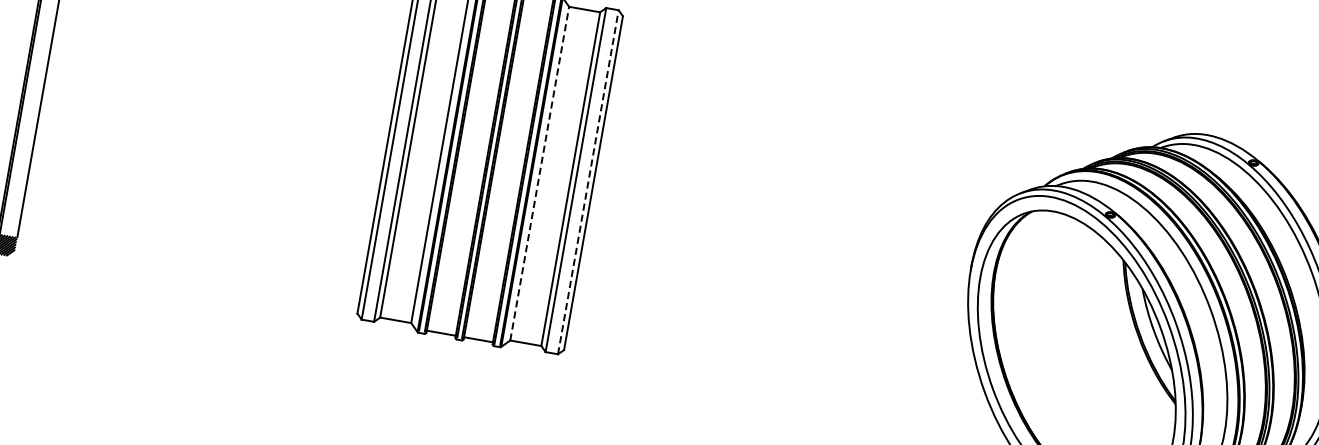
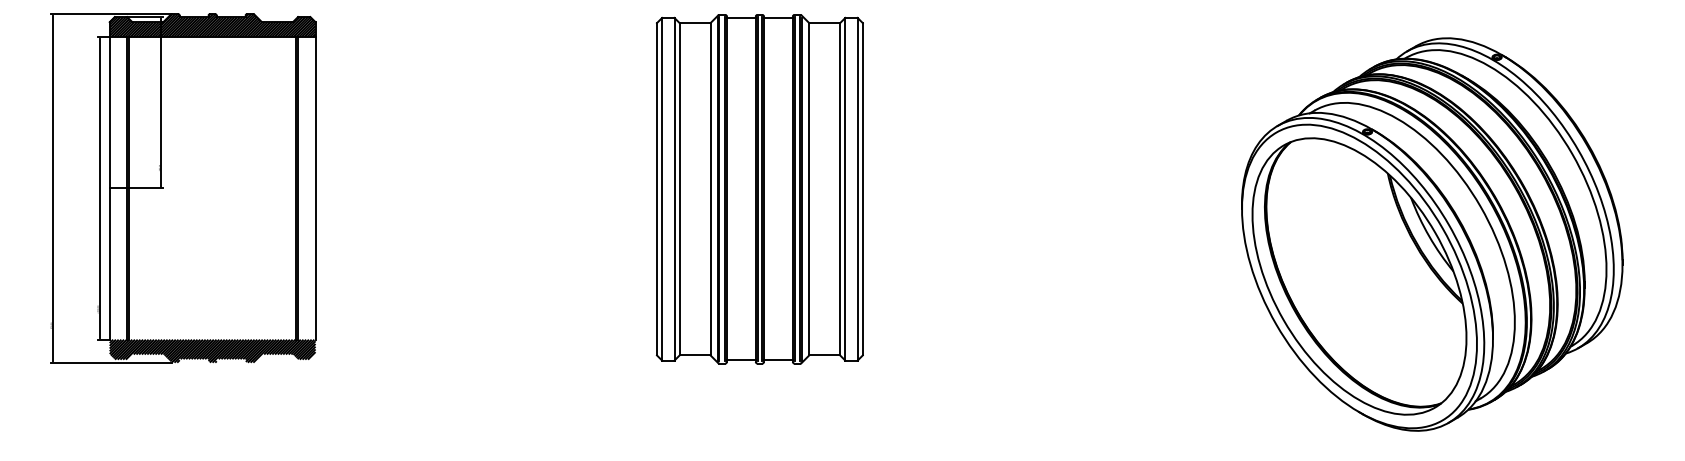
line: (540, 172) -> (809, 188), dashed -> solid
line: (588, 181) -> (857, 188), dashed -> solid

